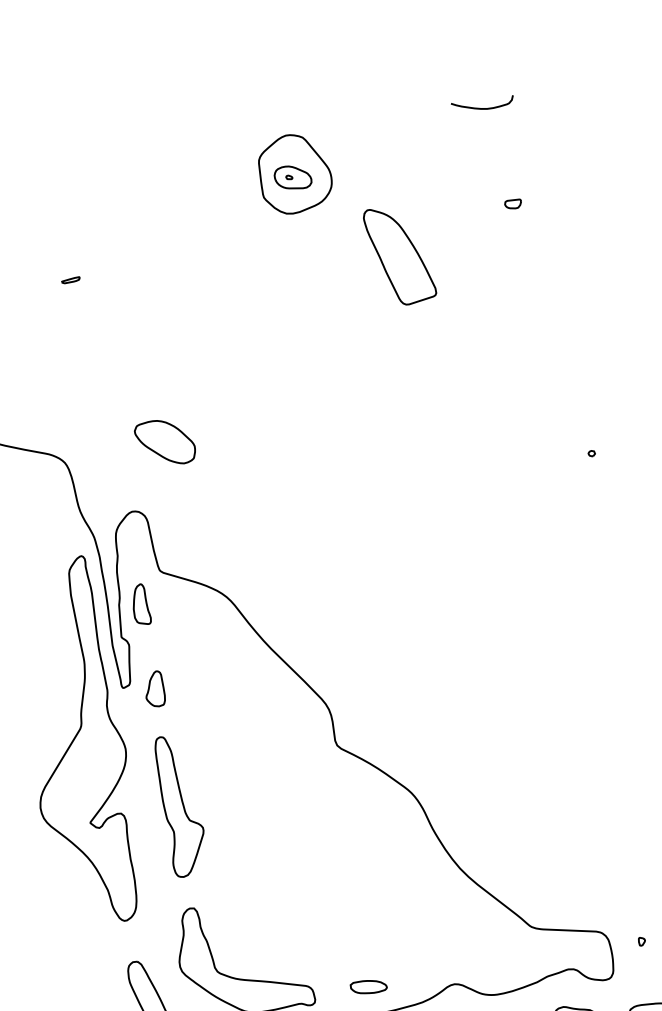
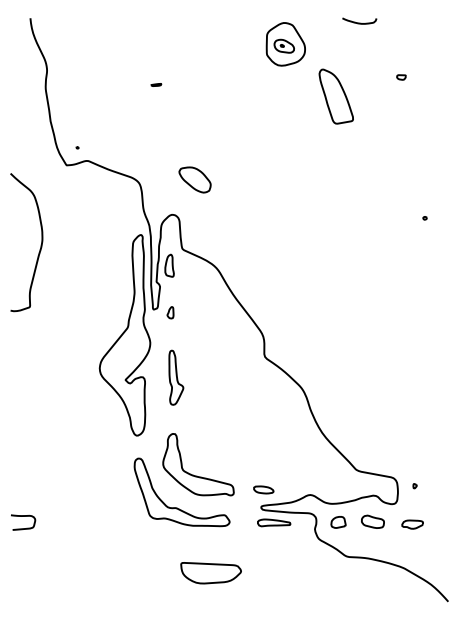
curve: (483, 106) -> (359, 22), moved
part: (154, 689) -> (170, 312), size x0.6
part: (181, 805) -> (176, 377), size x0.7

